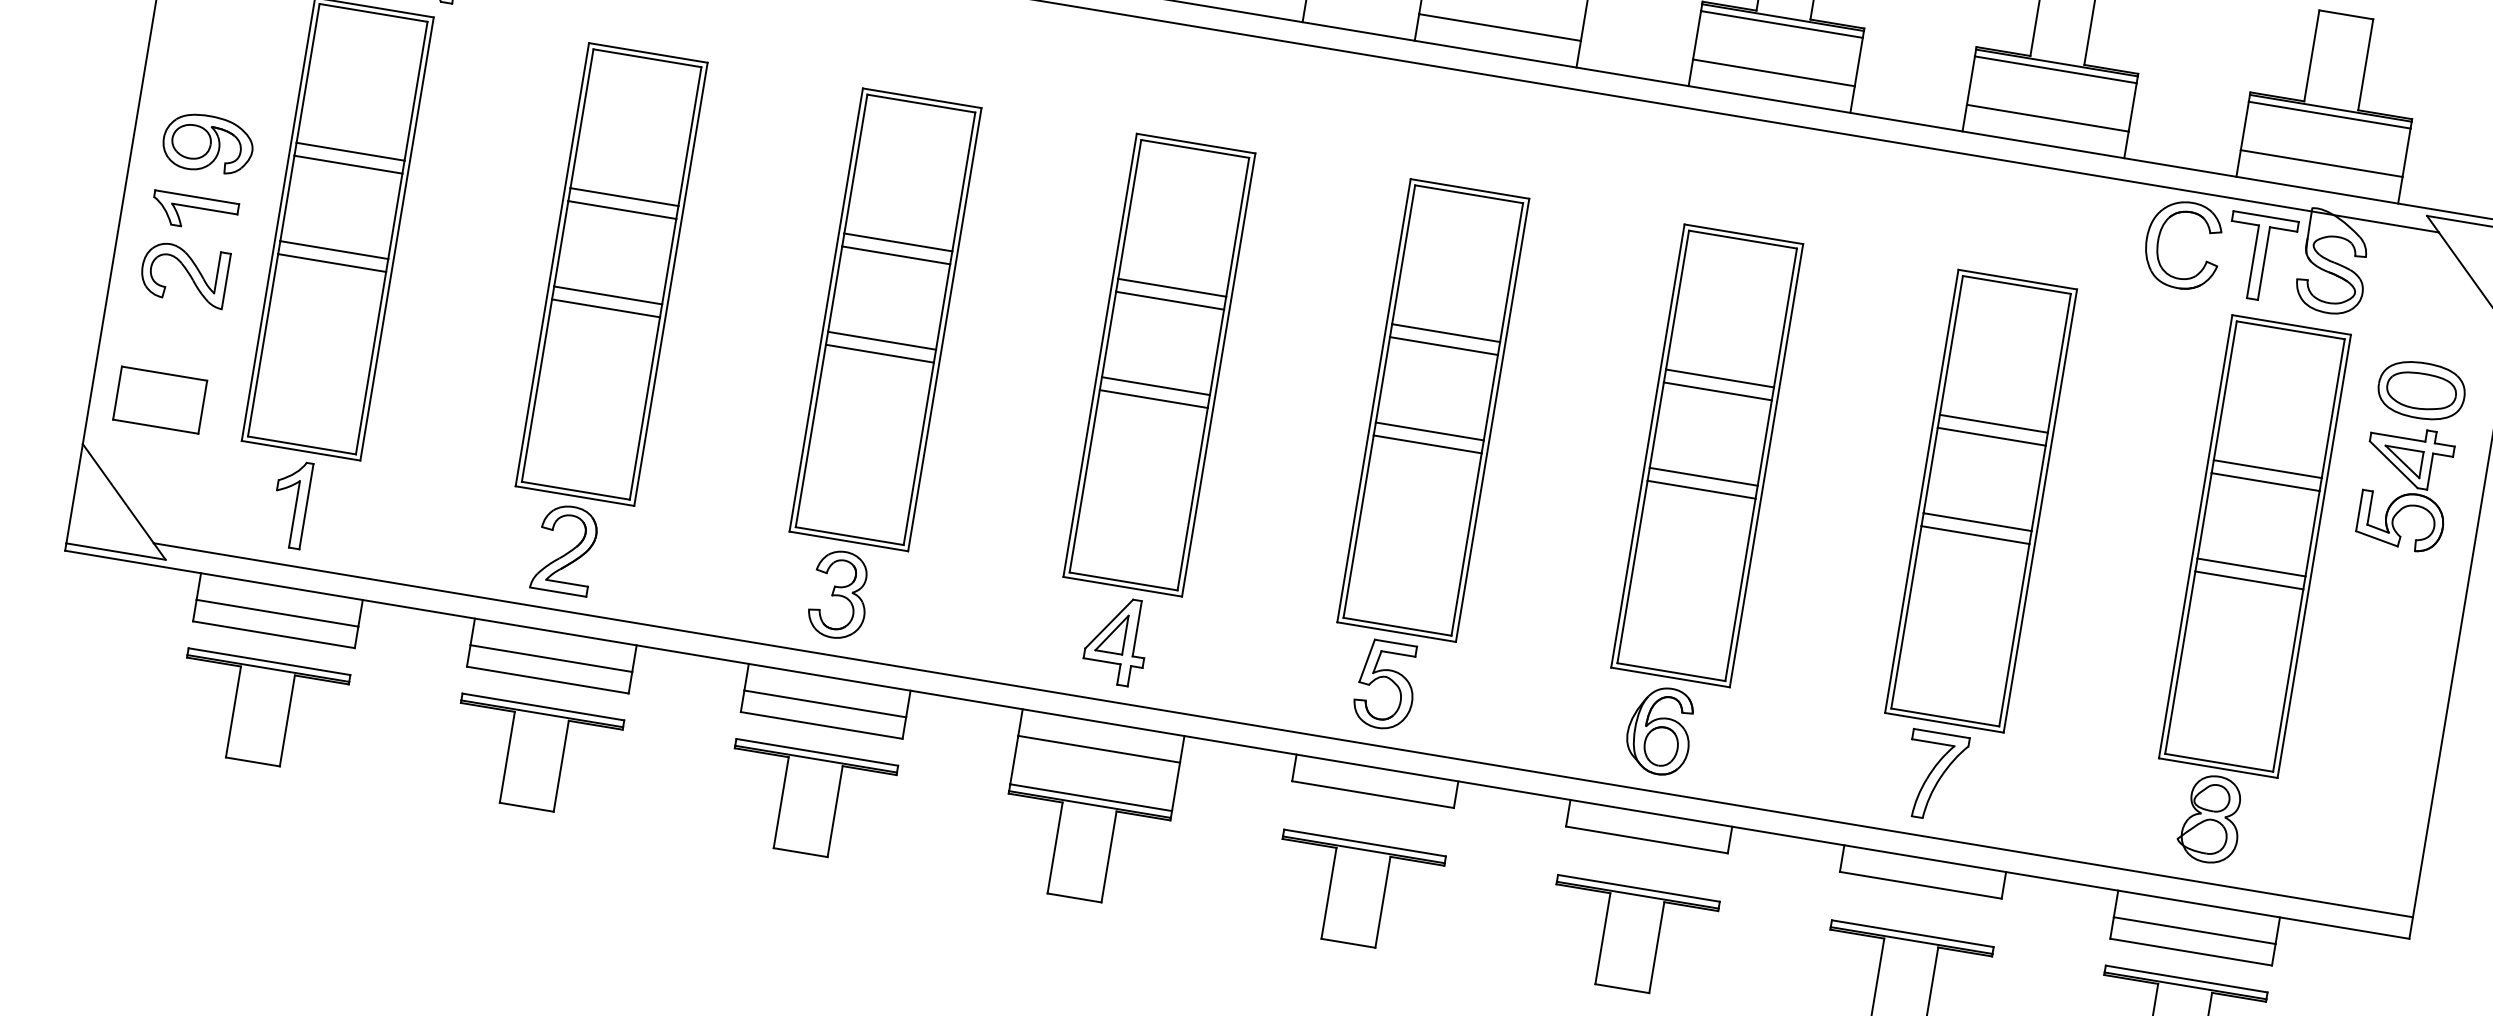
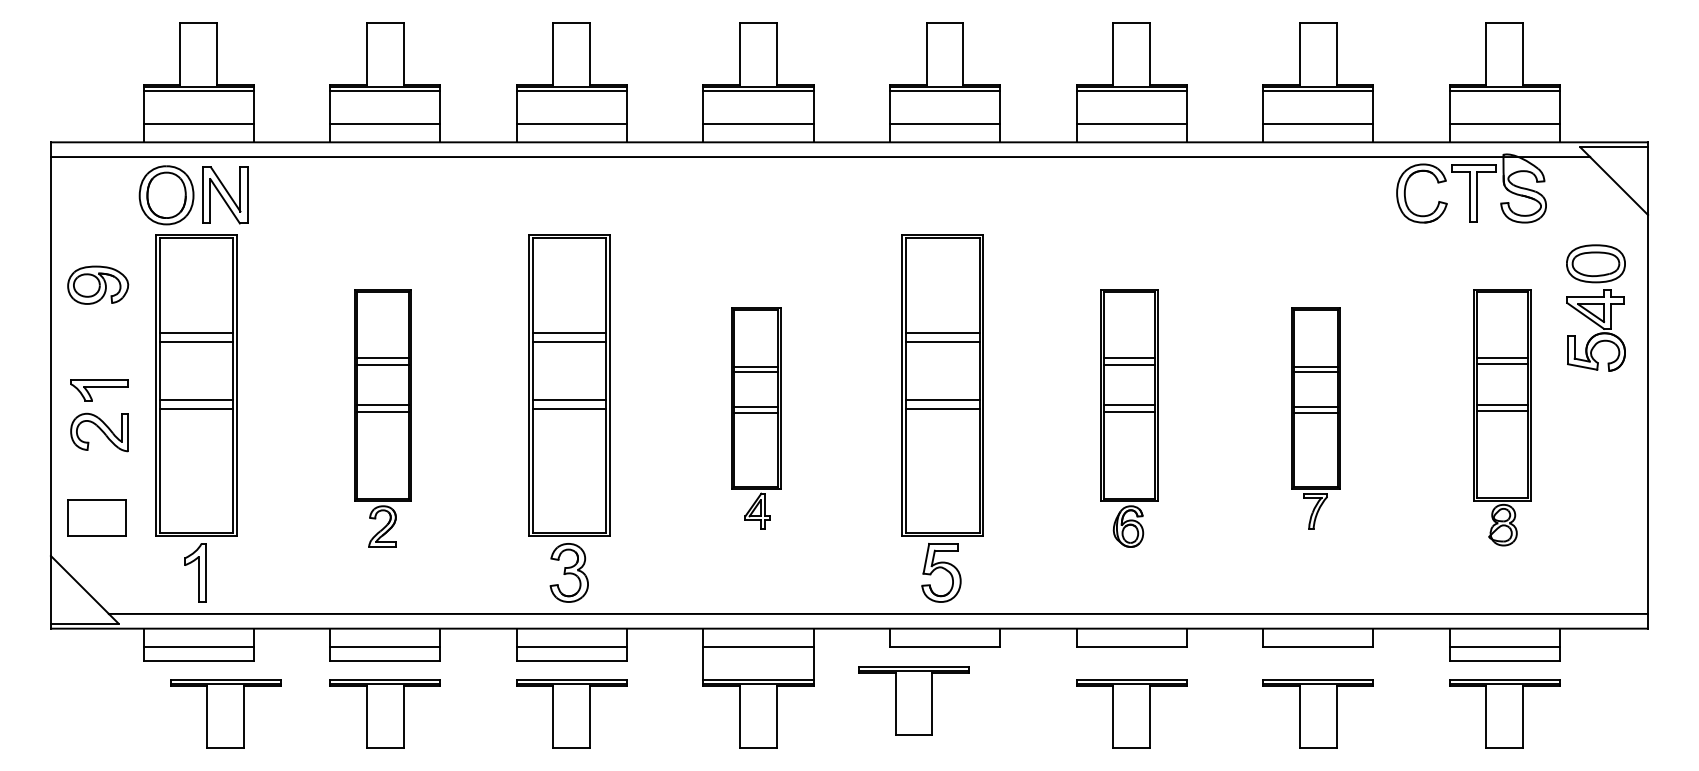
part: (208, 142) -> (98, 284), moved
part: (602, 322) -> (382, 418), size x0.7
part: (1151, 413) -> (756, 418), size x0.6
part: (1699, 504) -> (1129, 418), size x0.7
part: (1972, 549) -> (1315, 418), size x0.6
part: (2247, 593) -> (1502, 417), size x0.7
part: (261, 711) -> (225, 713), moved
part: (1356, 892) -> (913, 700), moved

